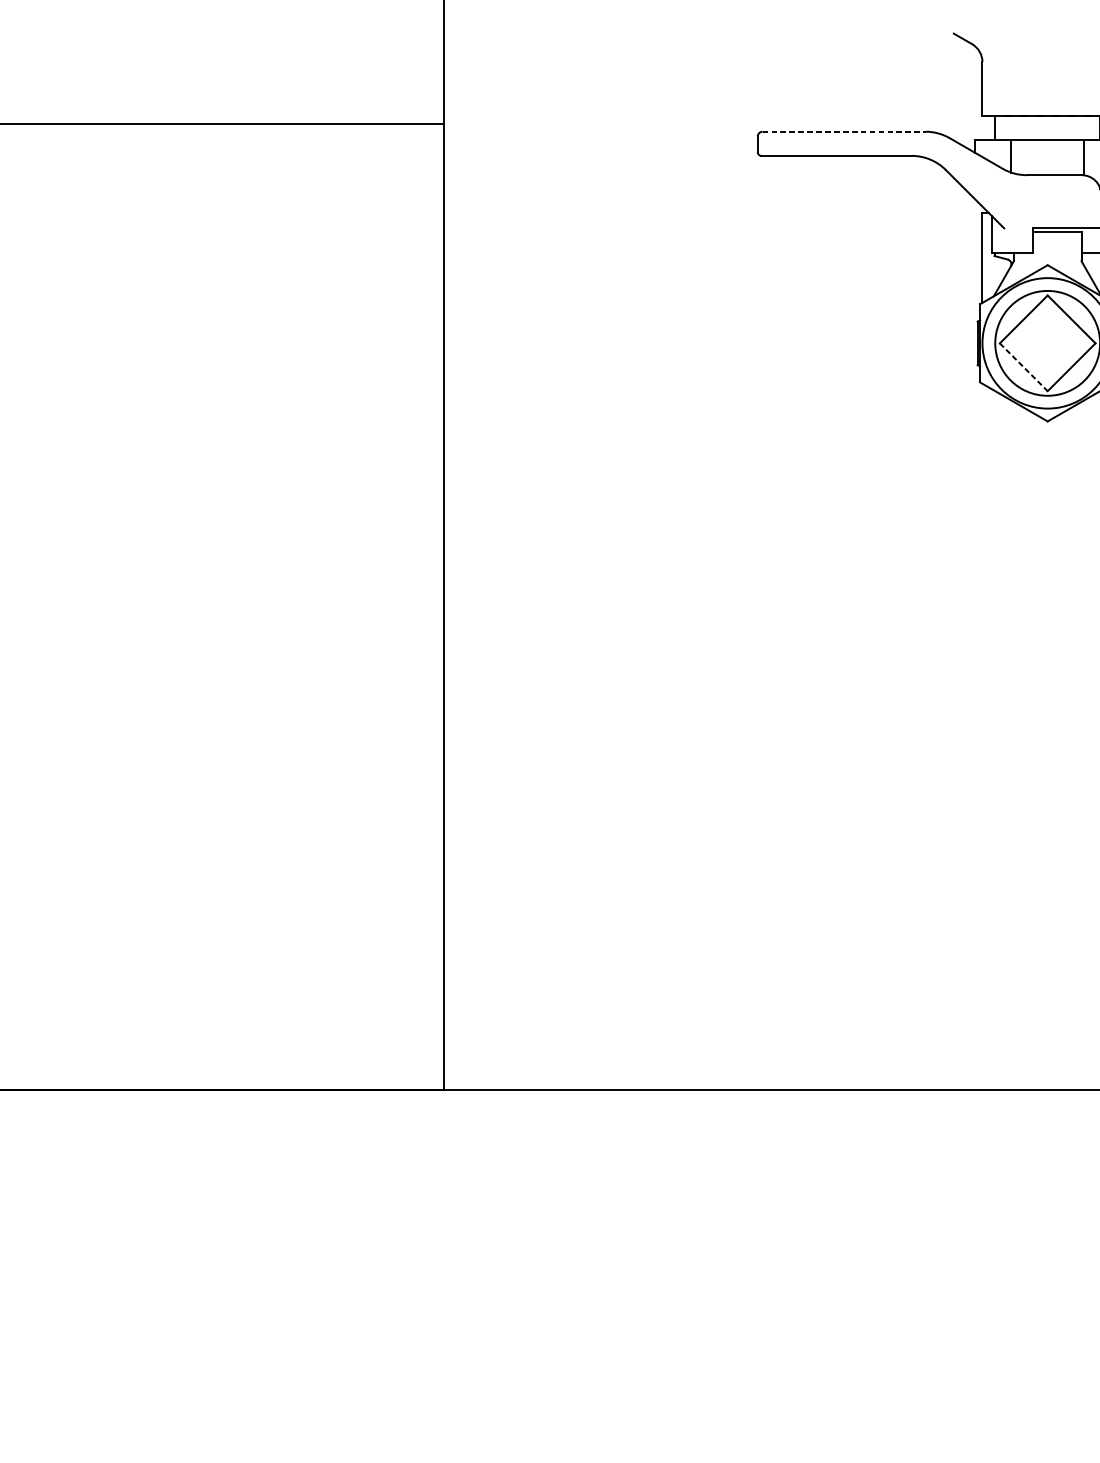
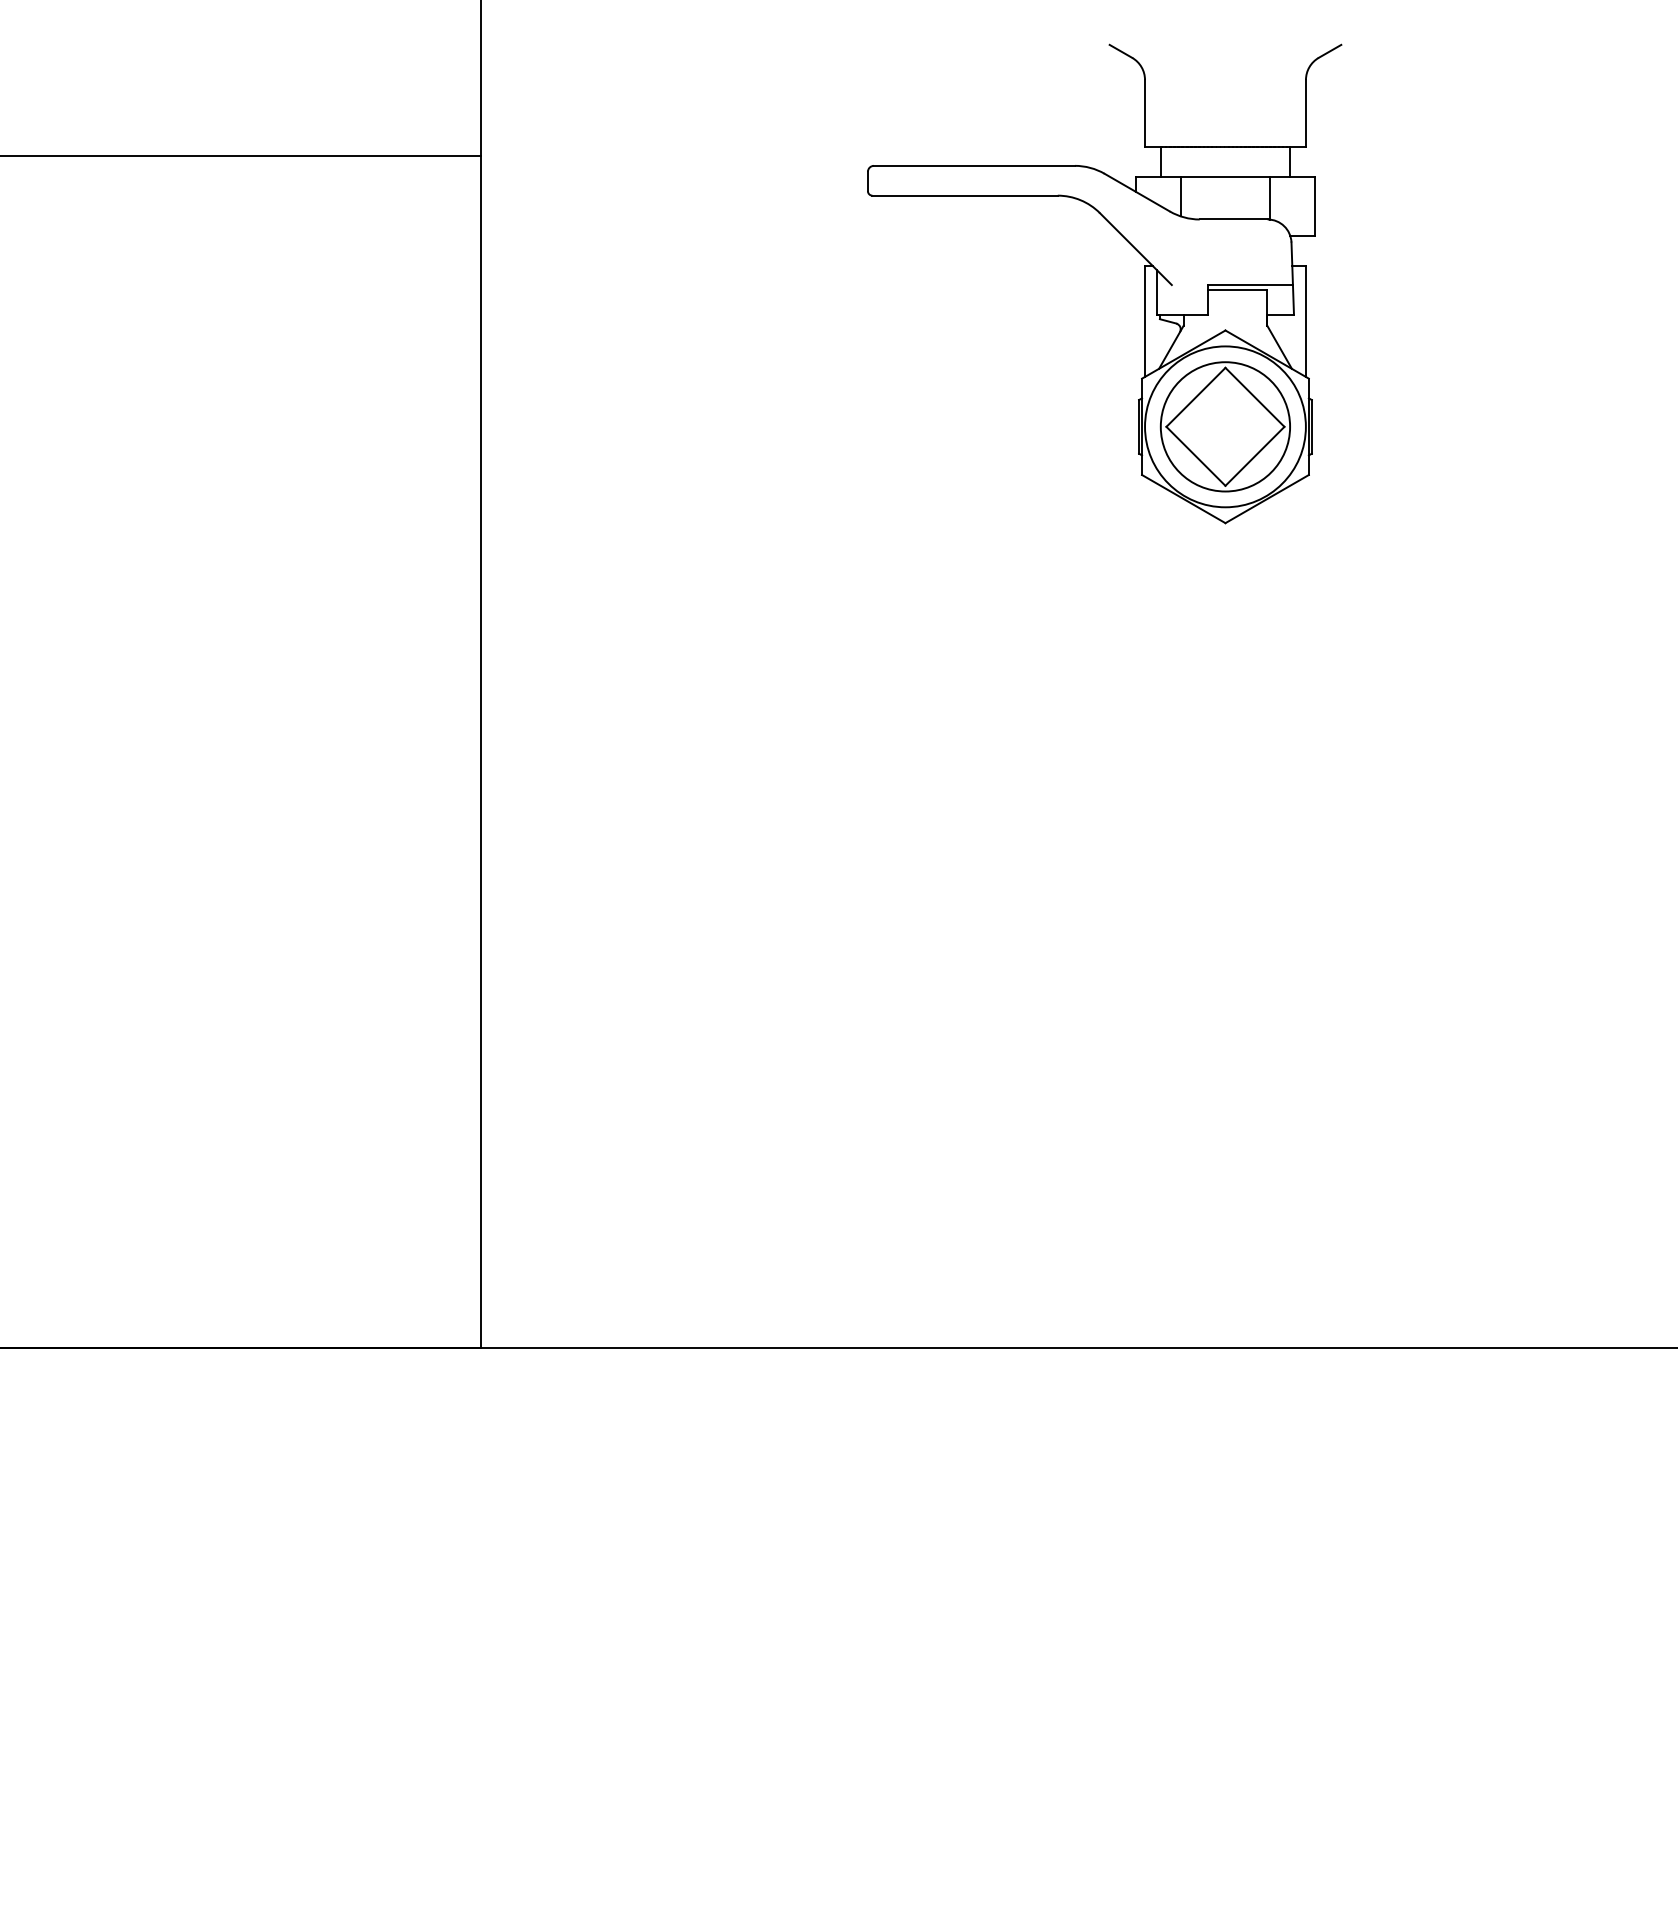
line: (844, 131) -> (974, 165), dashed -> solid
line: (1023, 367) -> (1195, 456), dashed -> solid

